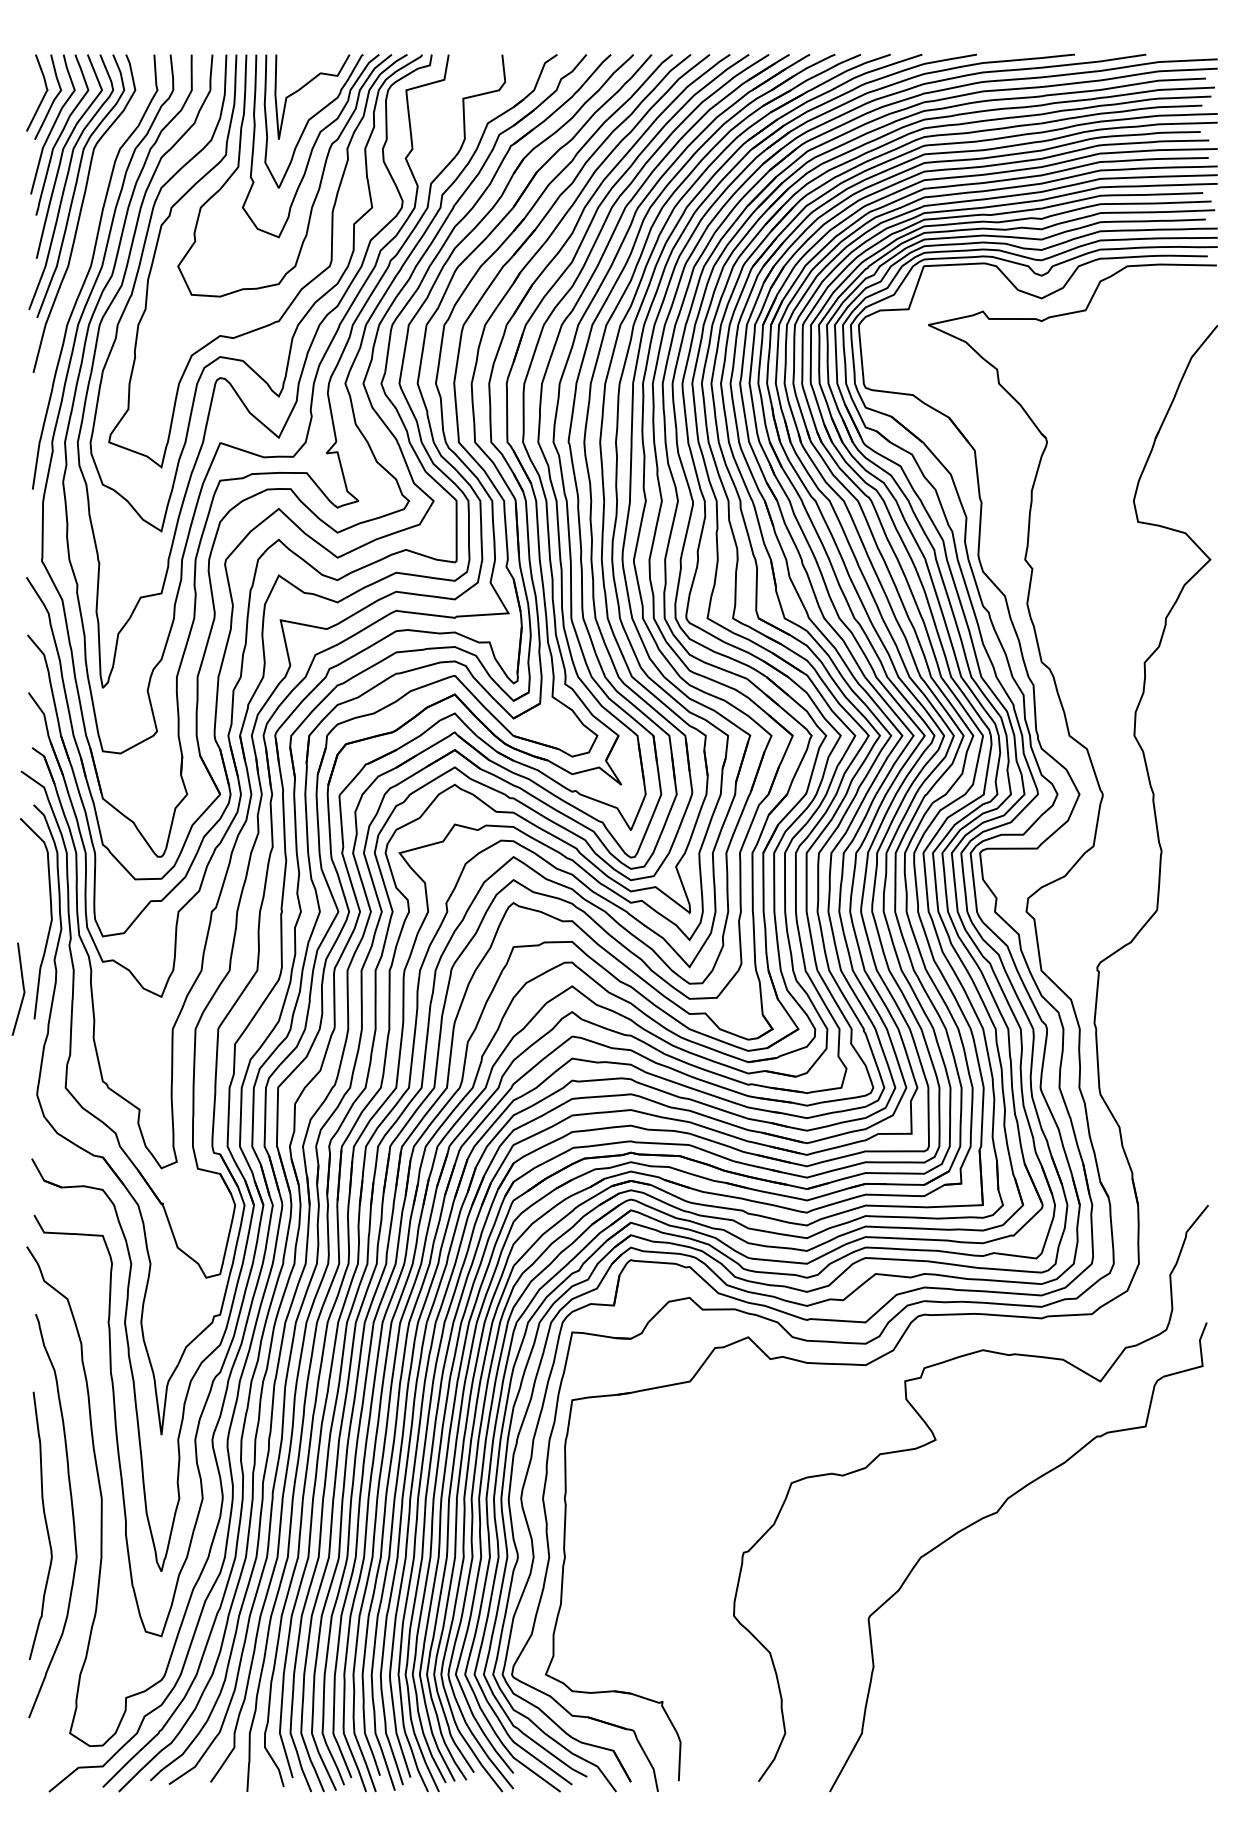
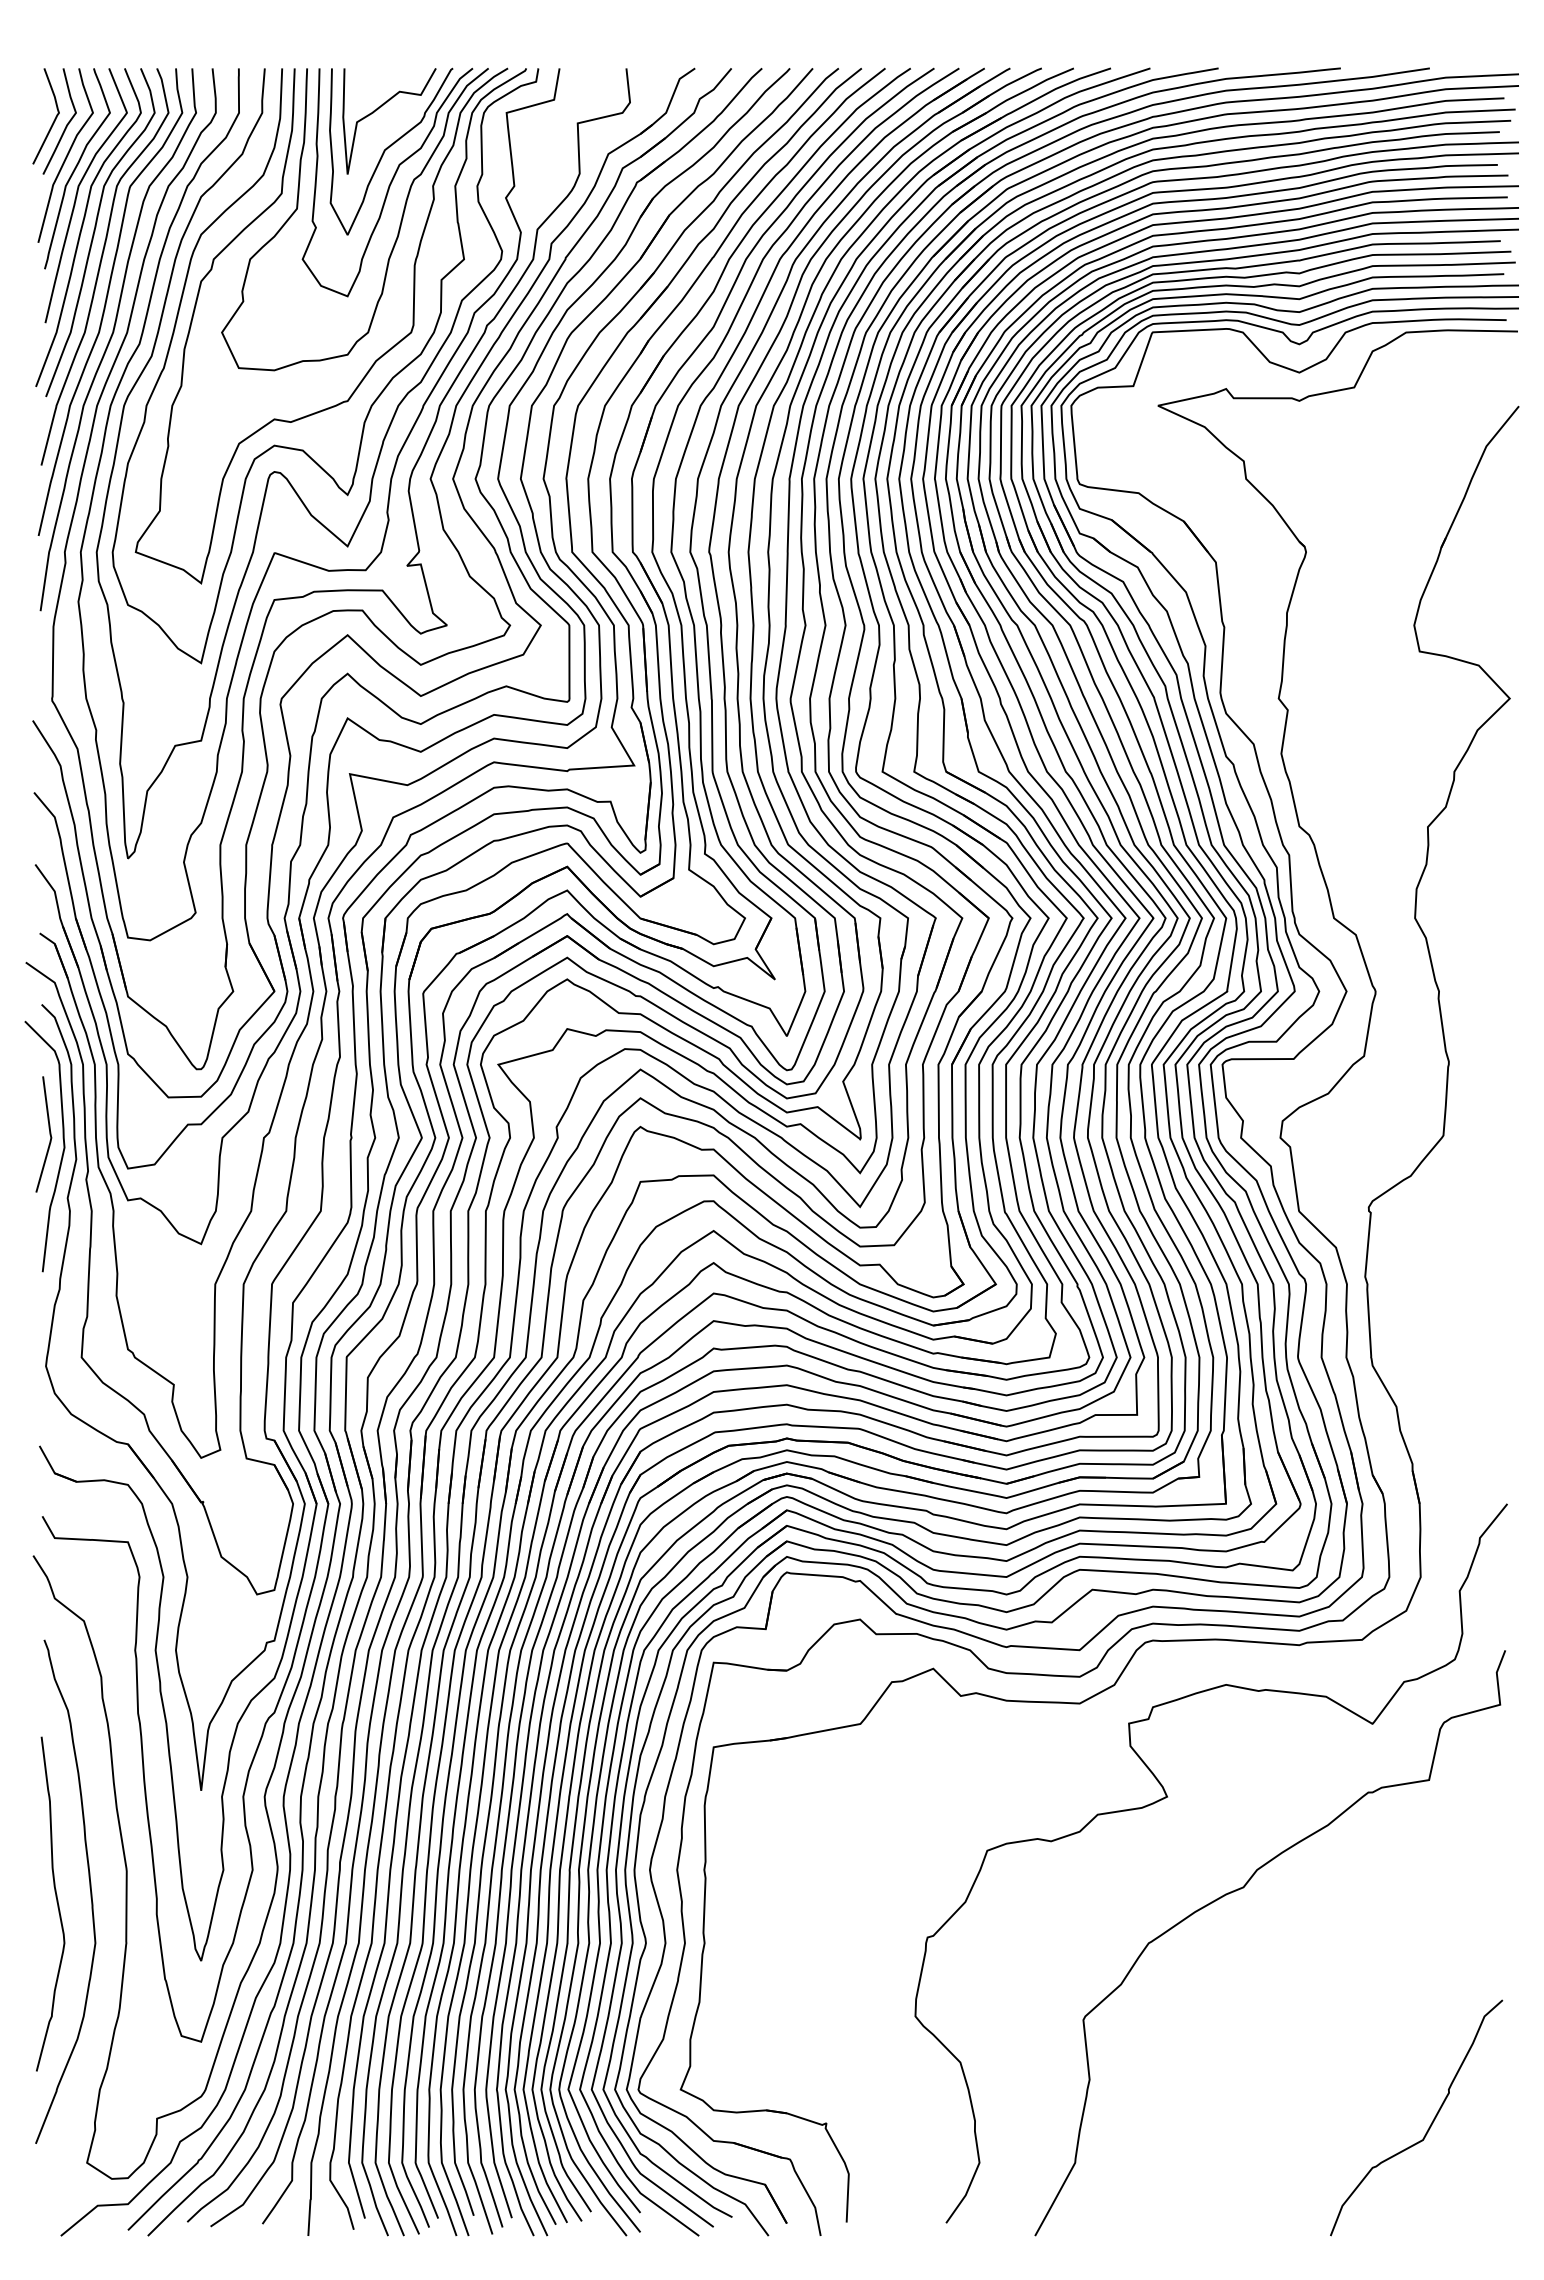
curve: (86, 240) -> (107, 300), added
line: (23, 989) -> (49, 1134), moved
curve: (1145, 1704) -> (1428, 2127), added

